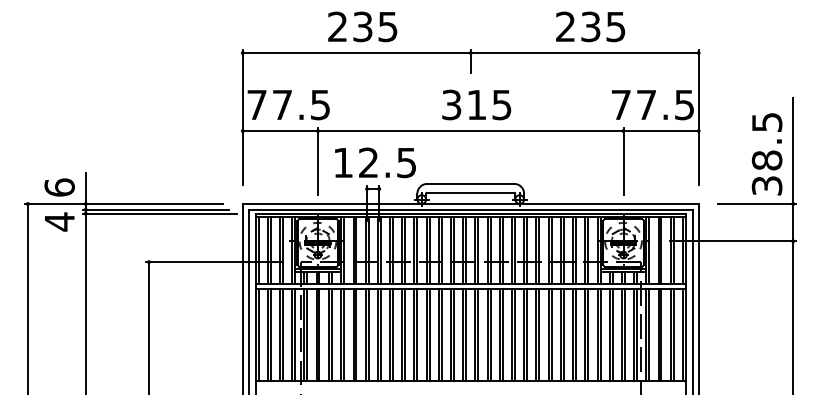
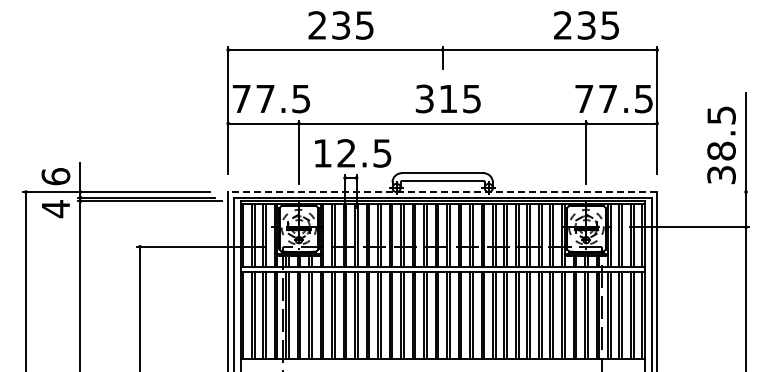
text: (590, 26) -> (586, 25), moved
line: (470, 204) -> (442, 192), solid -> dashed
line: (756, 204) -> (711, 192), removed

